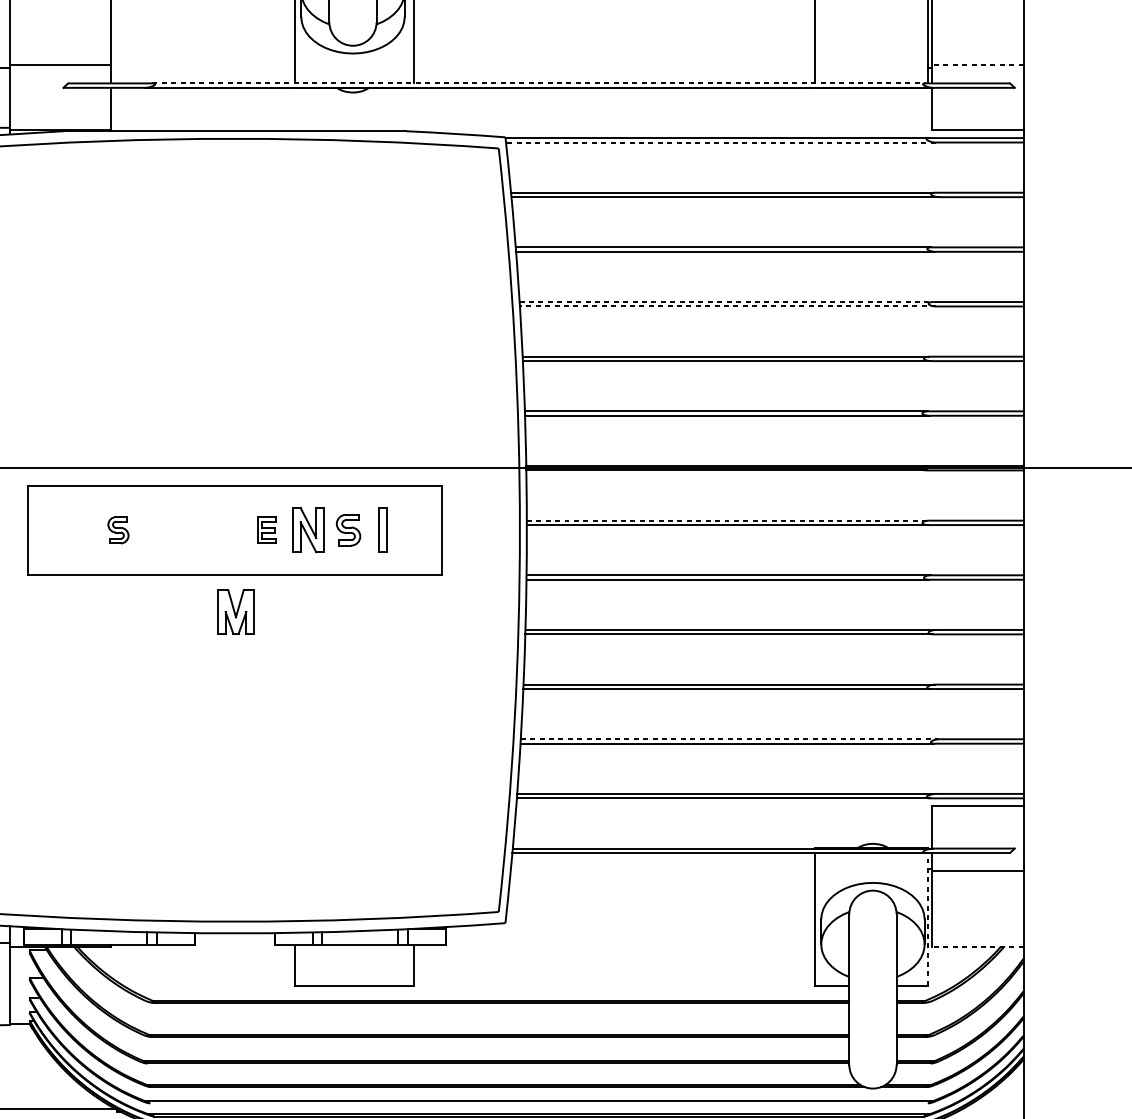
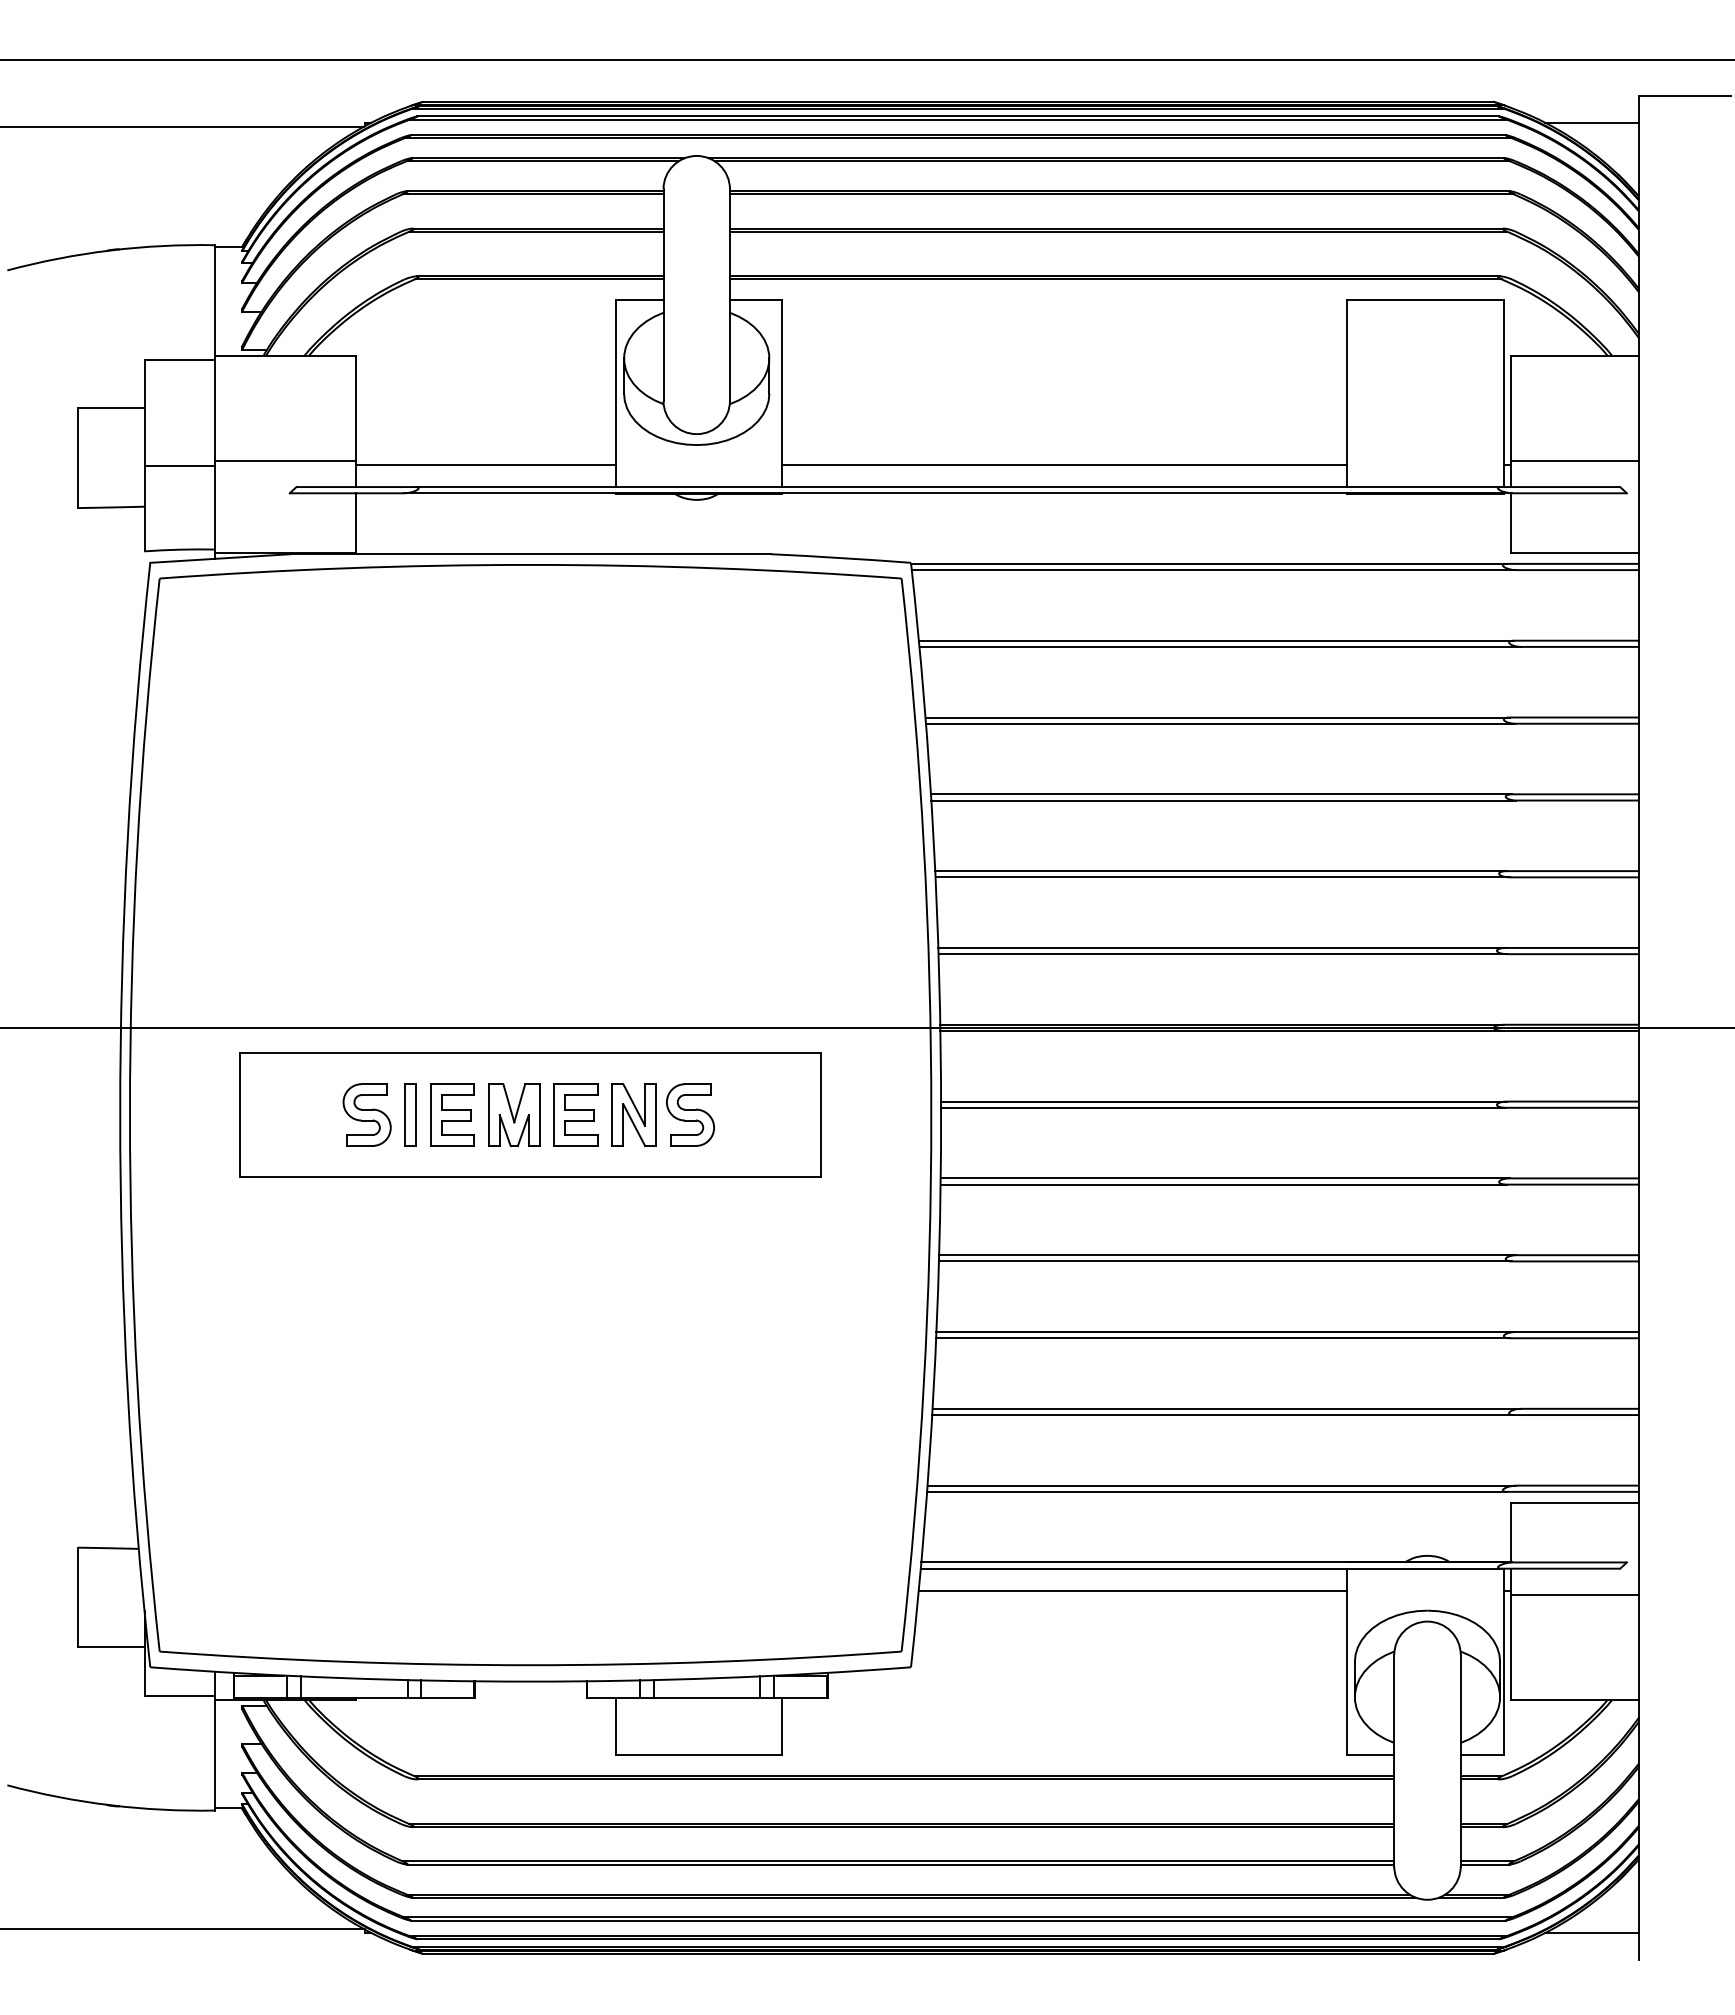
line: (977, 65) -> (1574, 461), dashed -> solid
line: (202, 67) -> (485, 464), added
line: (613, 67) -> (1063, 464), added
line: (539, 83) -> (958, 487), dashed -> solid
line: (720, 142) -> (1213, 570), dashed -> solid
line: (726, 302) -> (1221, 794), dashed -> solid
line: (727, 306) -> (1223, 800), dashed -> solid
line: (728, 520) -> (1224, 1101), dashed -> solid
part: (118, 529) -> (366, 1114), size x1.67
part: (179, 529) -> (452, 1114), added
part: (266, 529) -> (575, 1114), size x1.67
part: (348, 529) -> (690, 1114), size x1.43
part: (382, 529) -> (410, 1114), moved
part: (236, 611) -> (514, 1114), moved
line: (729, 739) -> (1226, 1408), dashed -> solid
line: (663, 868) -> (1132, 1590), added
line: (927, 919) -> (1504, 1661), dashed -> solid
line: (977, 946) -> (1574, 1700), dashed -> solid
line: (539, 1103) -> (958, 1920), added
line: (990, 1112) -> (1592, 1933), added

